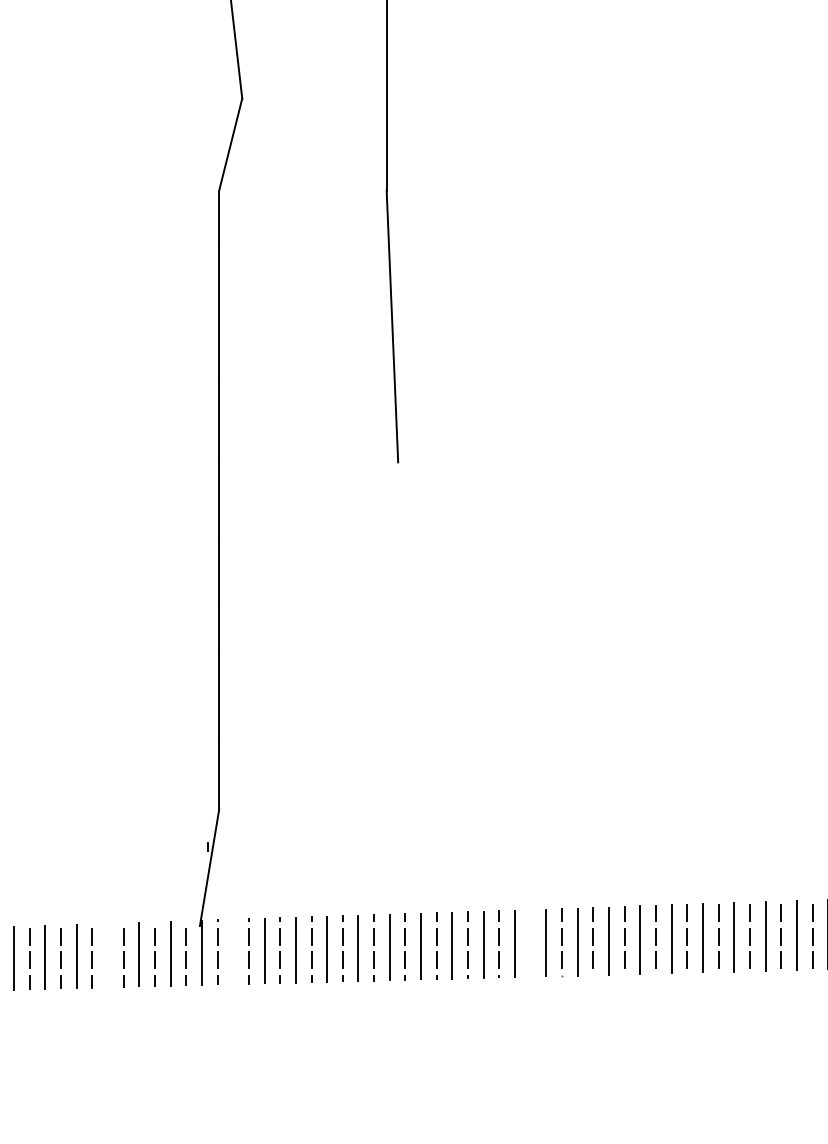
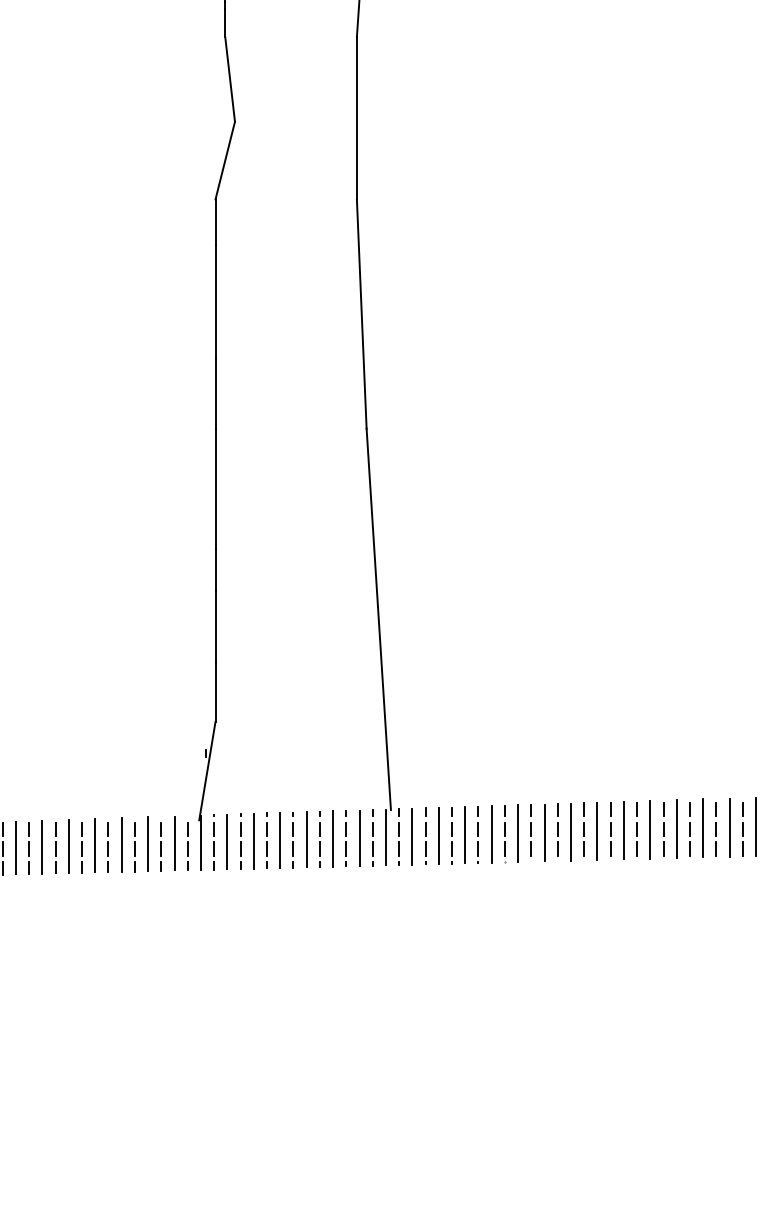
line: (412, 687) -> (378, 618), added
line: (529, 942) -> (477, 834), added
line: (233, 951) -> (227, 841), added
line: (107, 954) -> (121, 844), added

